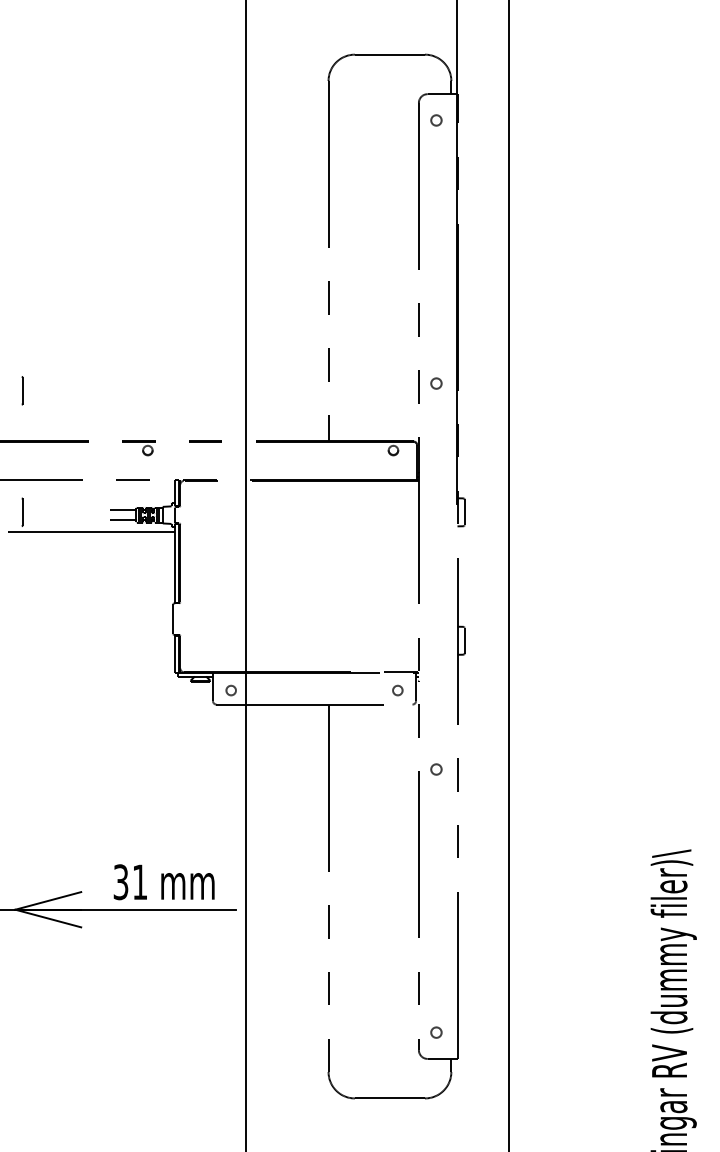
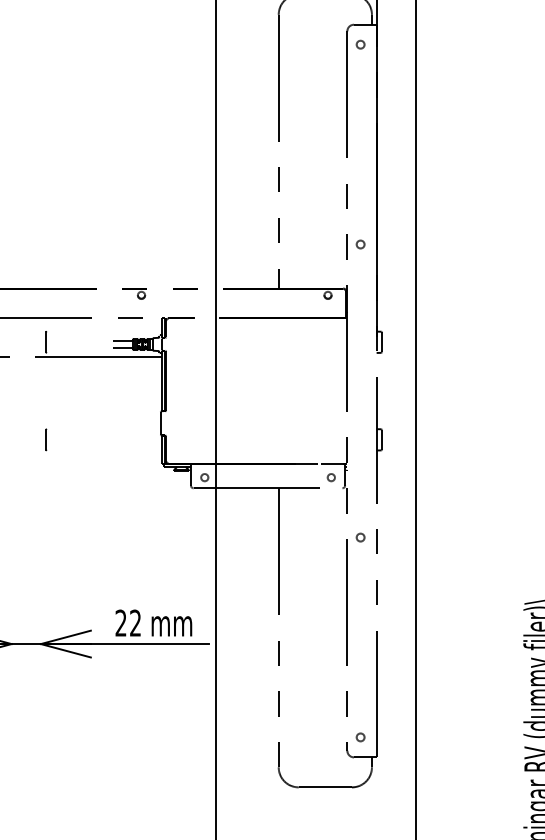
line: (22, 390) -> (46, 439), moved
text: (129, 882) -> (127, 623), 31 -> 22

